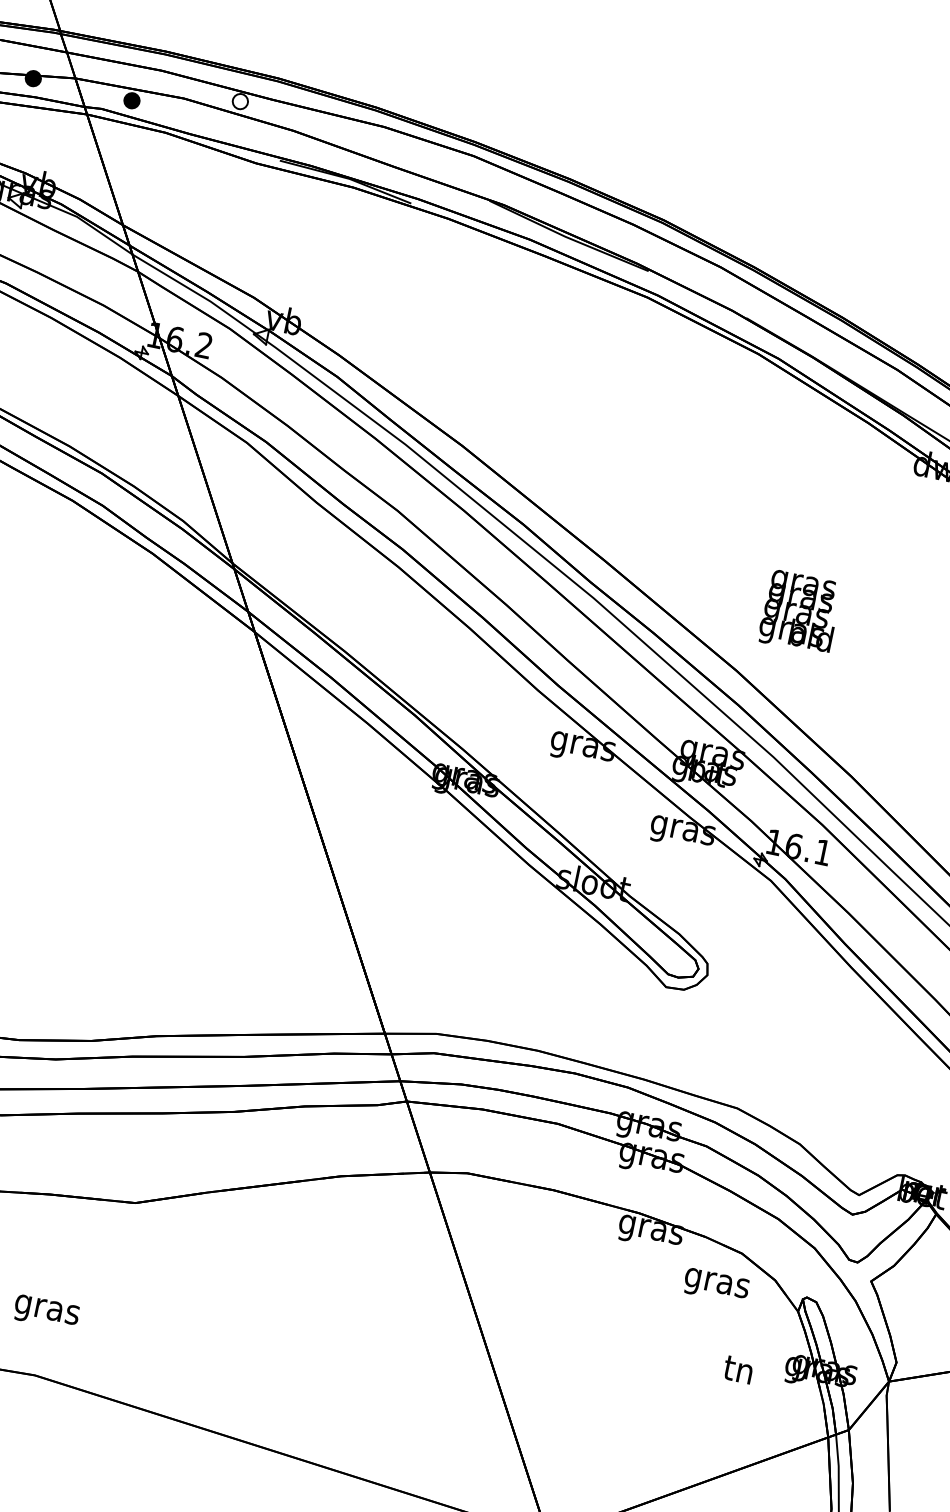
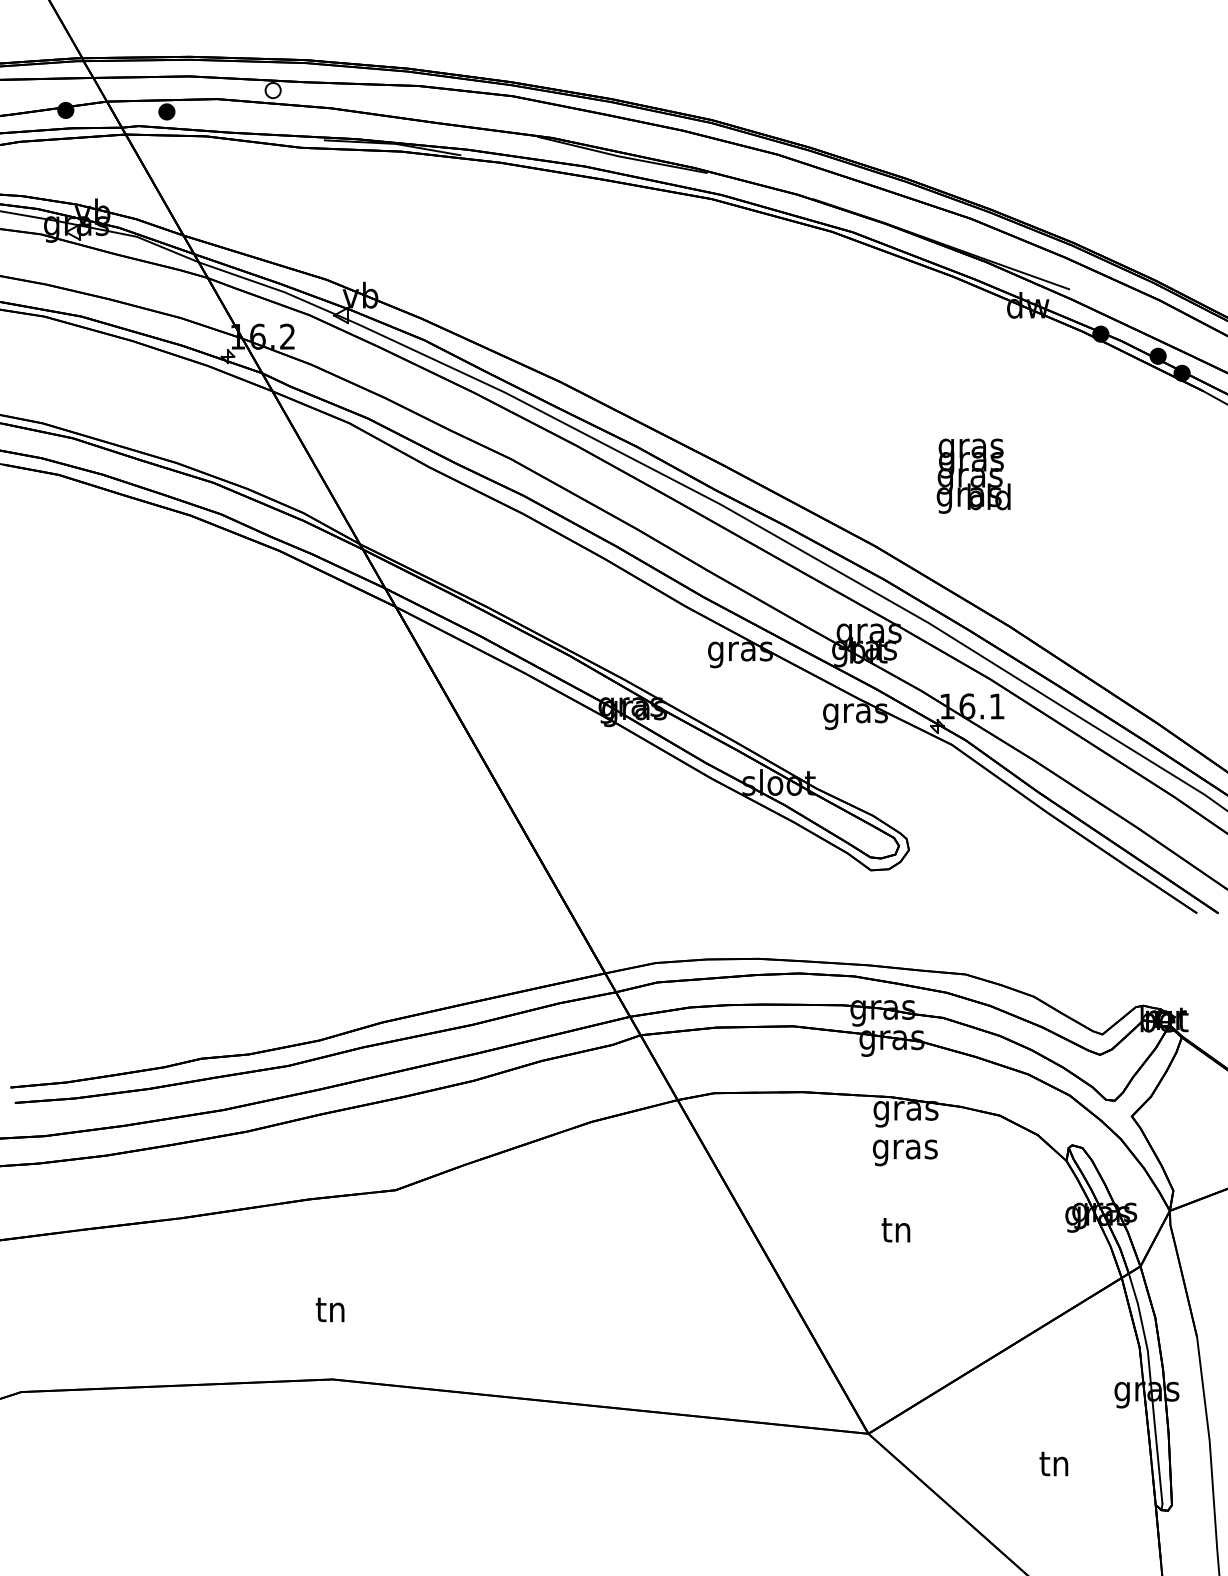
text: (800, 611) -> (973, 475), moved
text: (716, 1285) -> (905, 1152), moved
text: (46, 1310) -> (330, 1313), gras -> tn
text: (737, 1370) -> (895, 1230), moved

